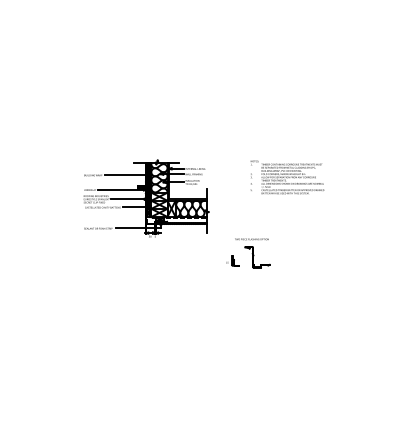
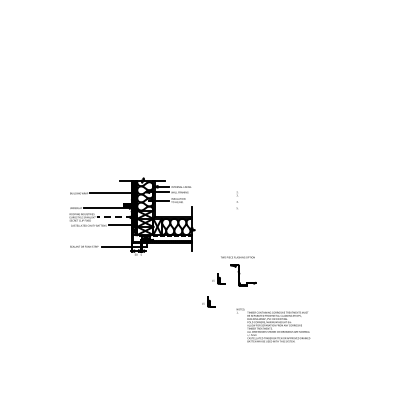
text: (287, 177) -> (273, 325), moved
line: (128, 199) -> (114, 217), solid -> dashed
part: (222, 283) -> (208, 301), added

